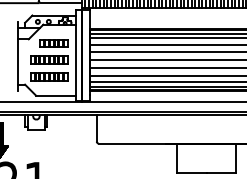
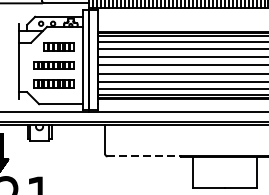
line: (132, 143) -> (144, 156), solid -> dashed

